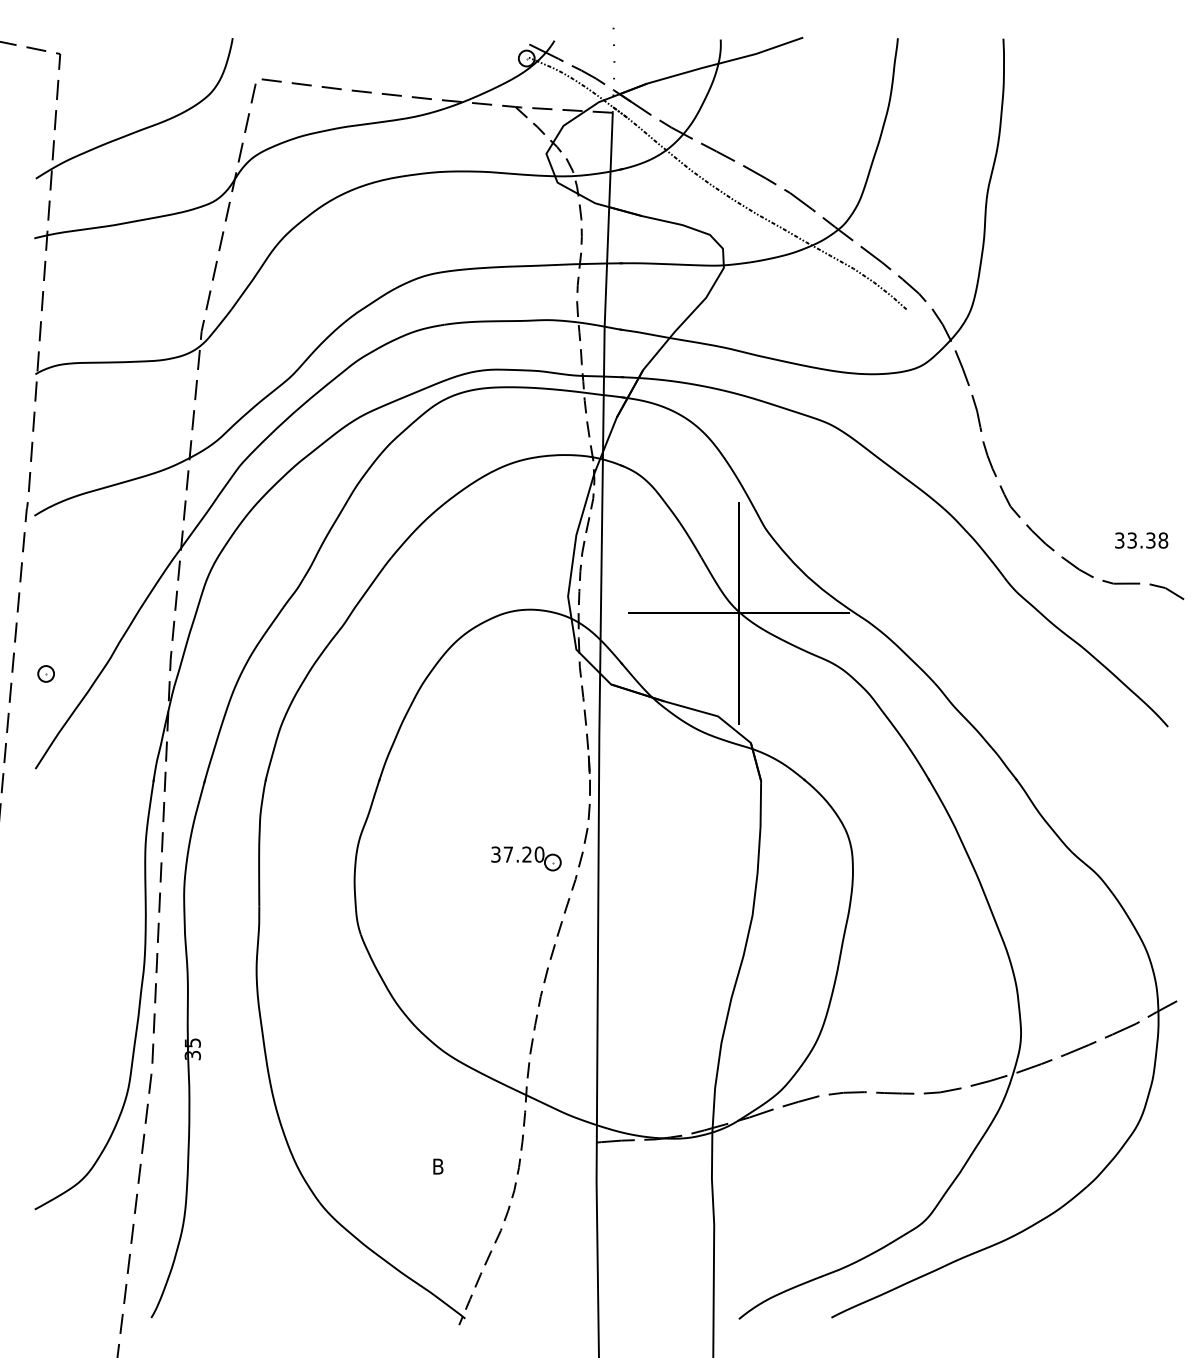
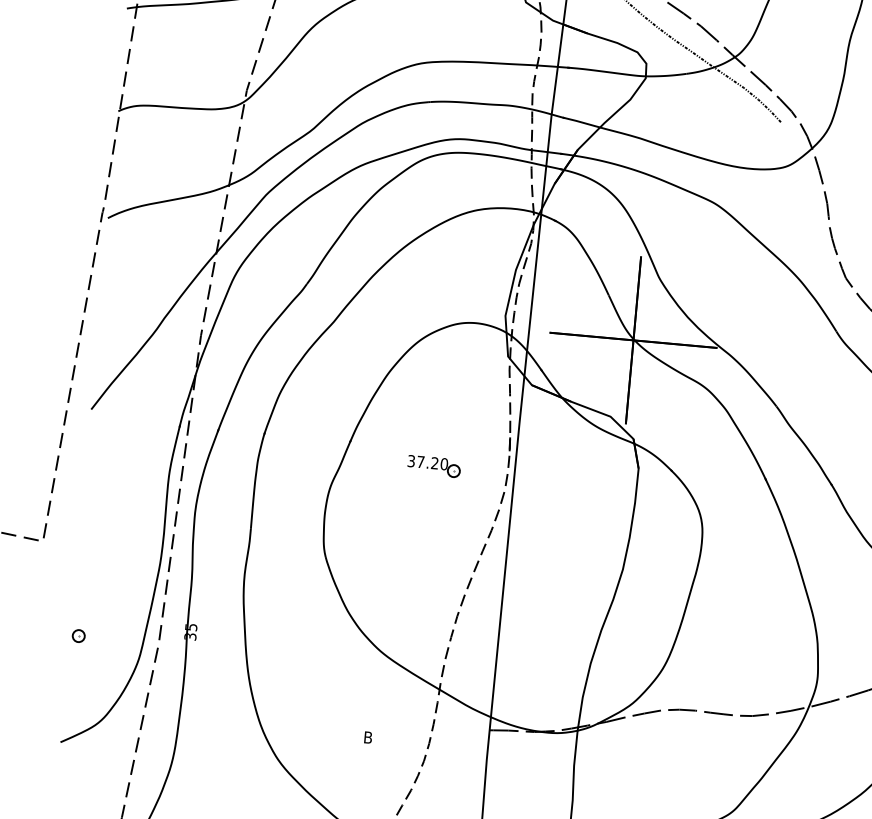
part: (45, 673) -> (78, 635), moved
part: (526, 858) -> (434, 466), moved

